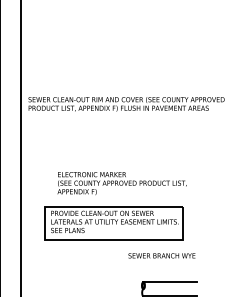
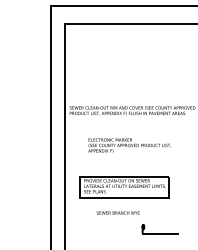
text: (121, 183) -> (129, 145), moved
text: (160, 255) -> (117, 212), moved
line: (170, 281) -> (160, 224), removed

